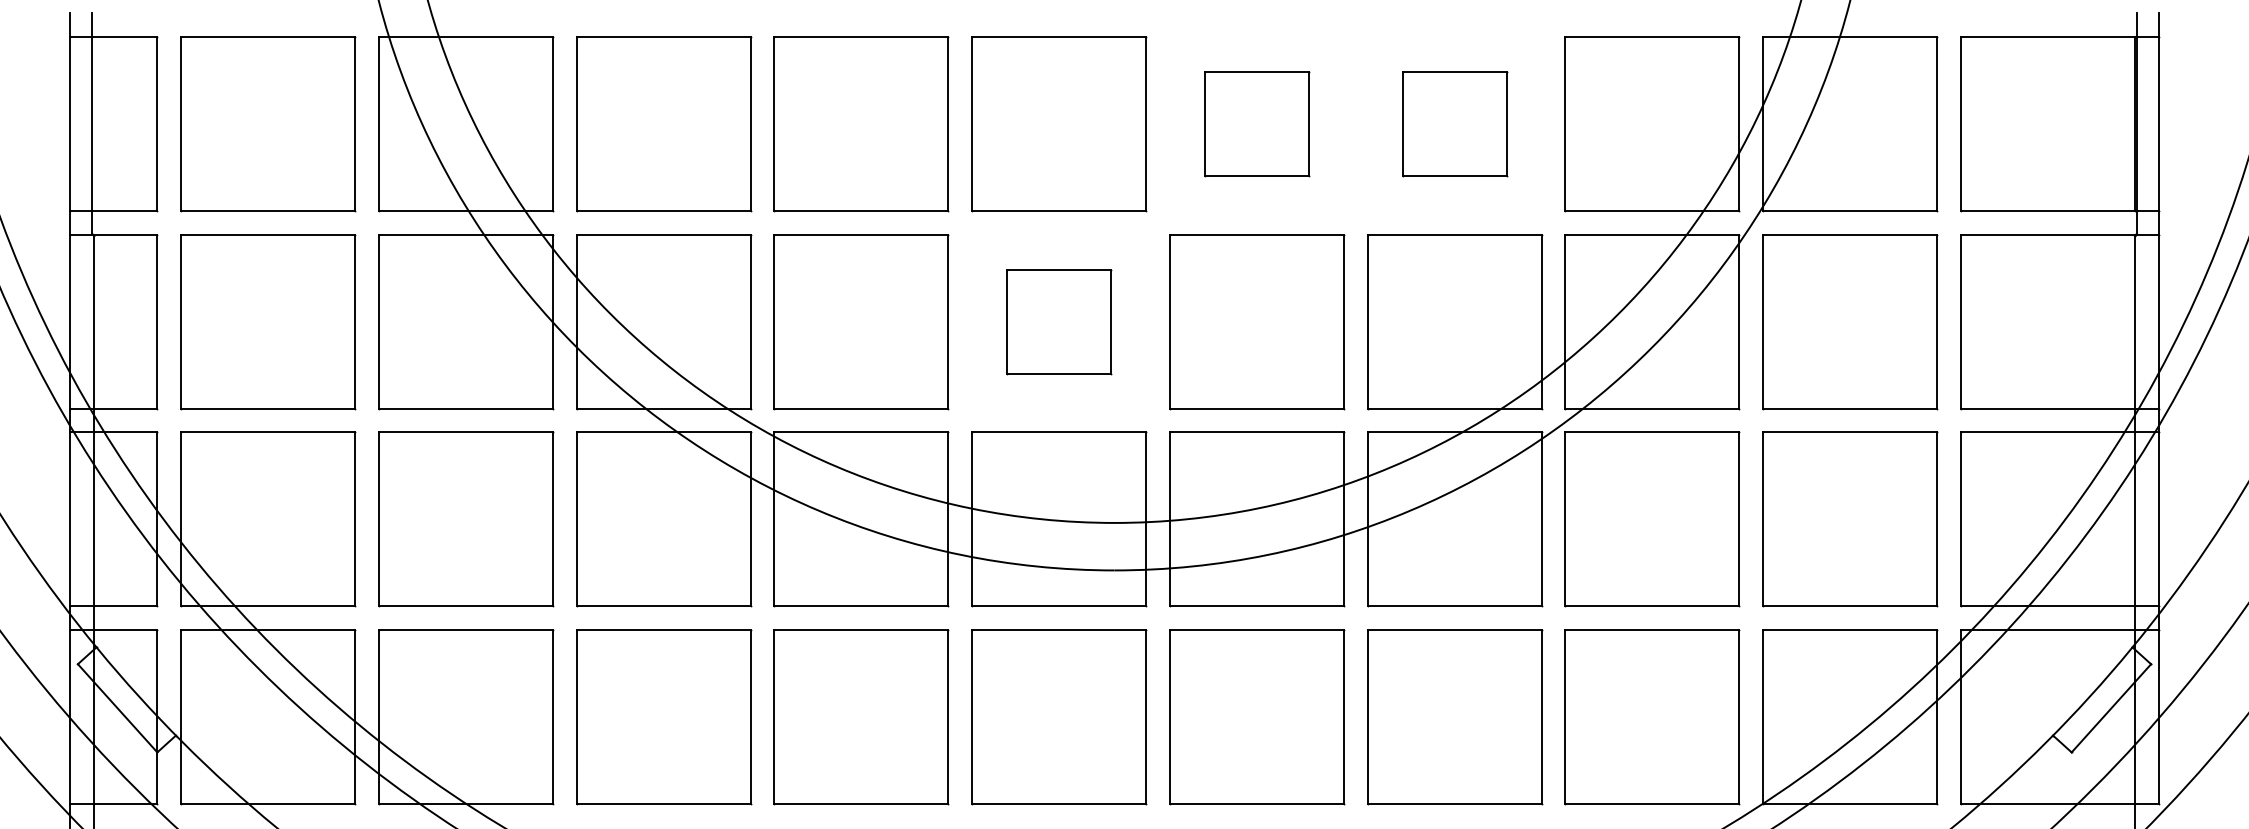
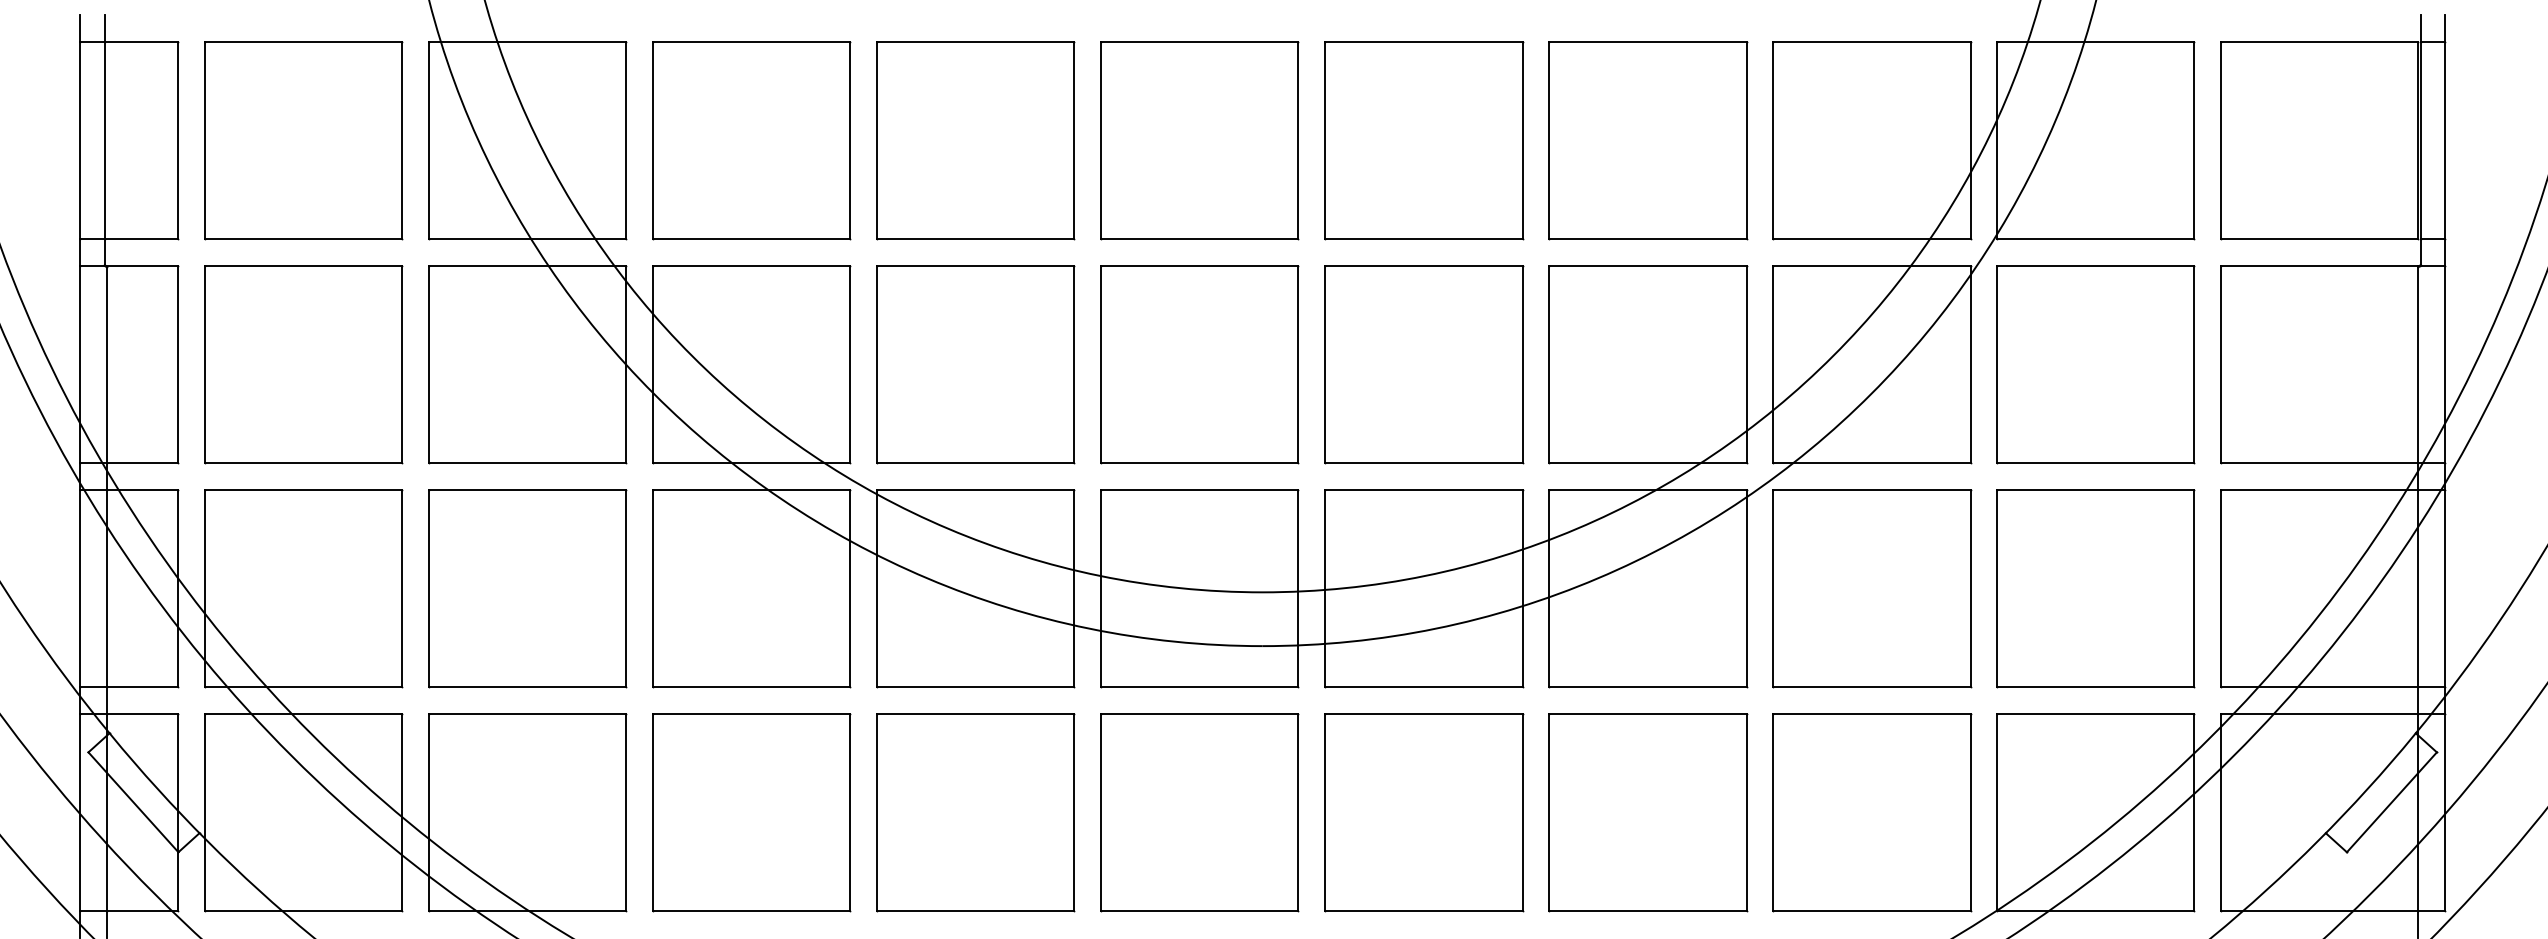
part: (1257, 124) -> (1424, 140), size x1.67
part: (1455, 124) -> (1648, 140), size x1.67
part: (1058, 321) -> (1199, 364), size x1.67

